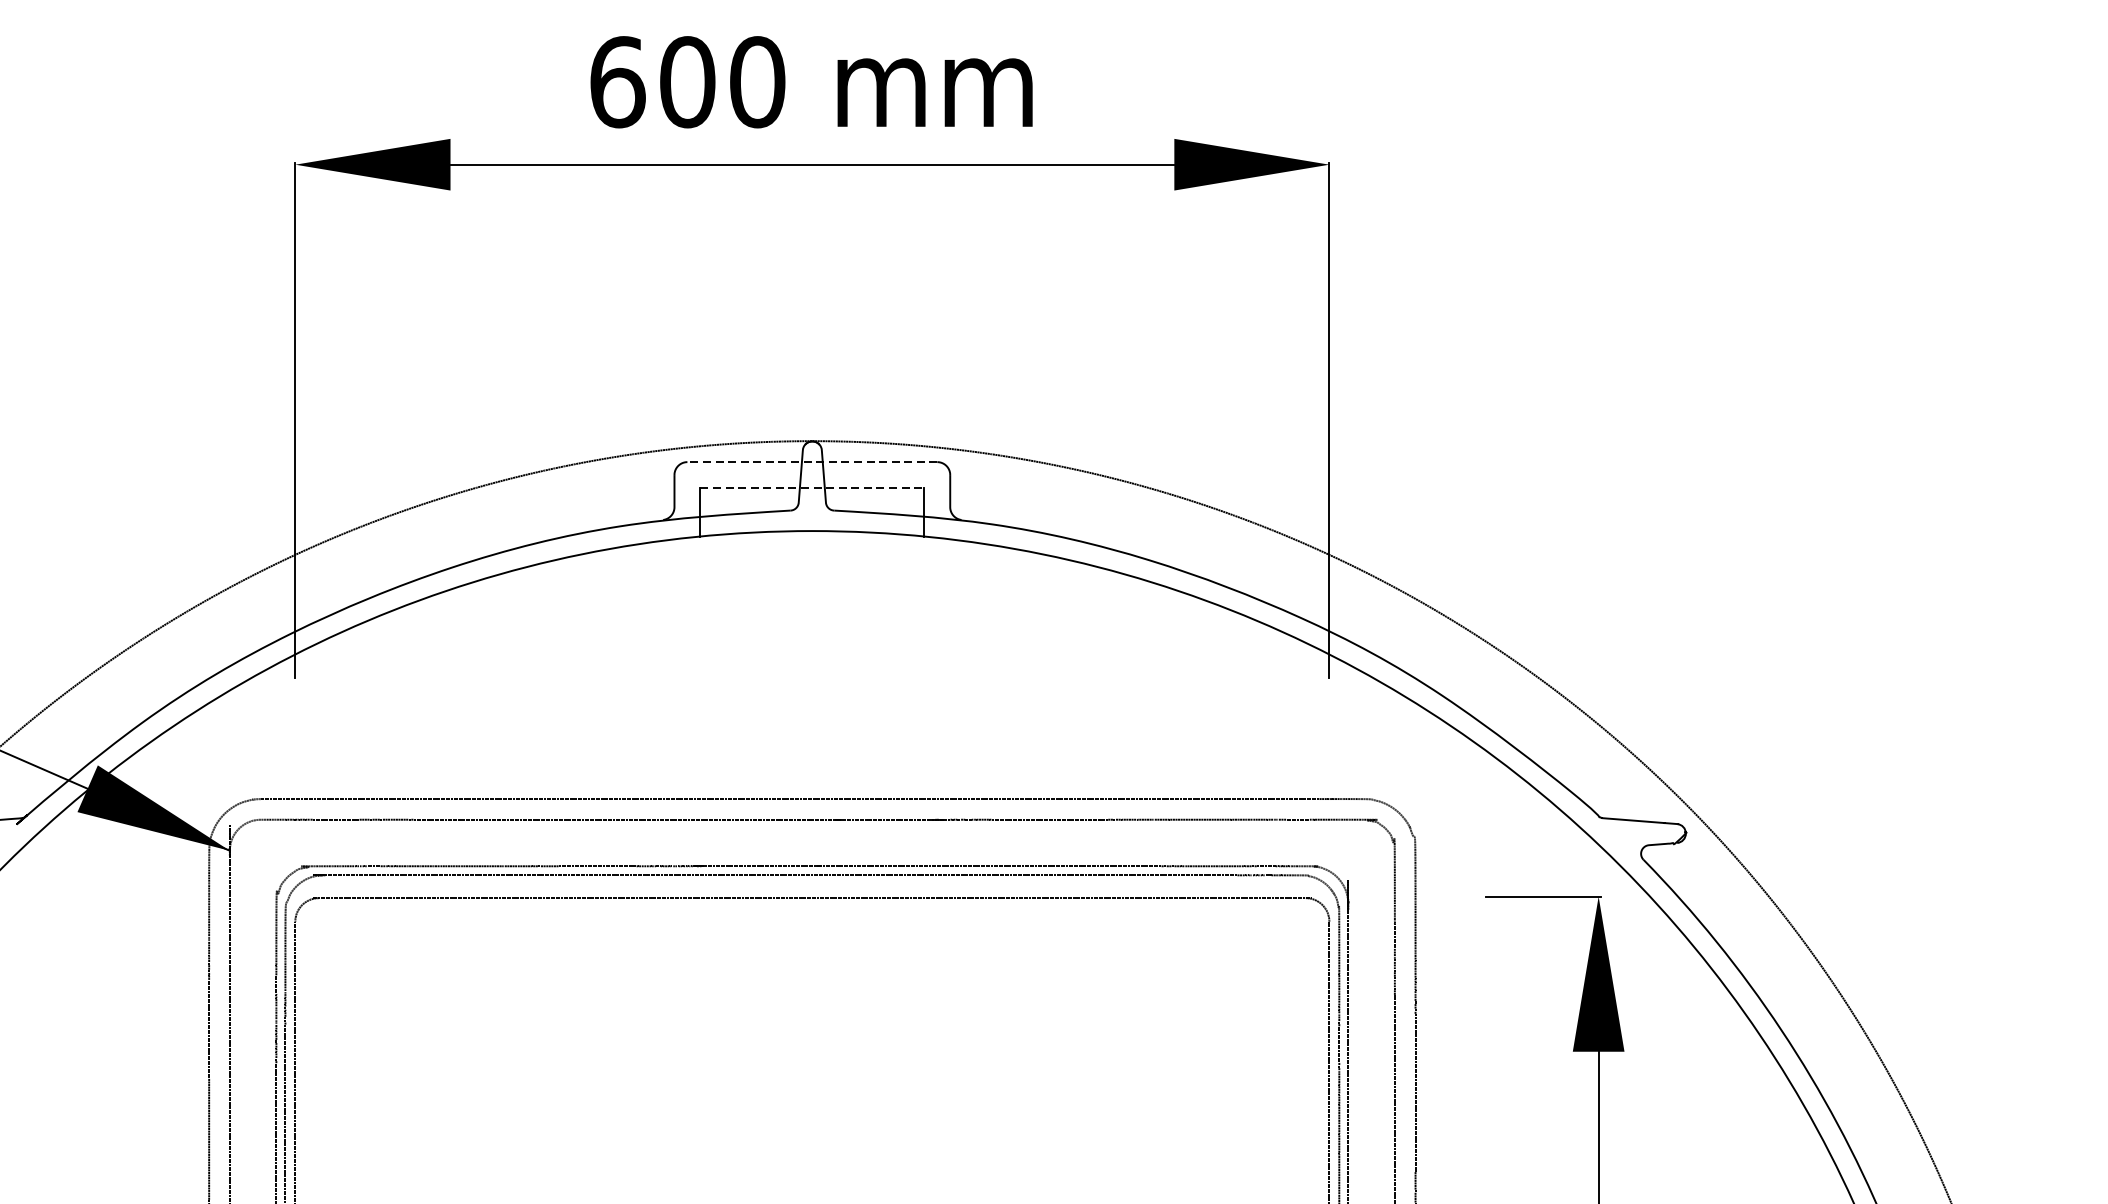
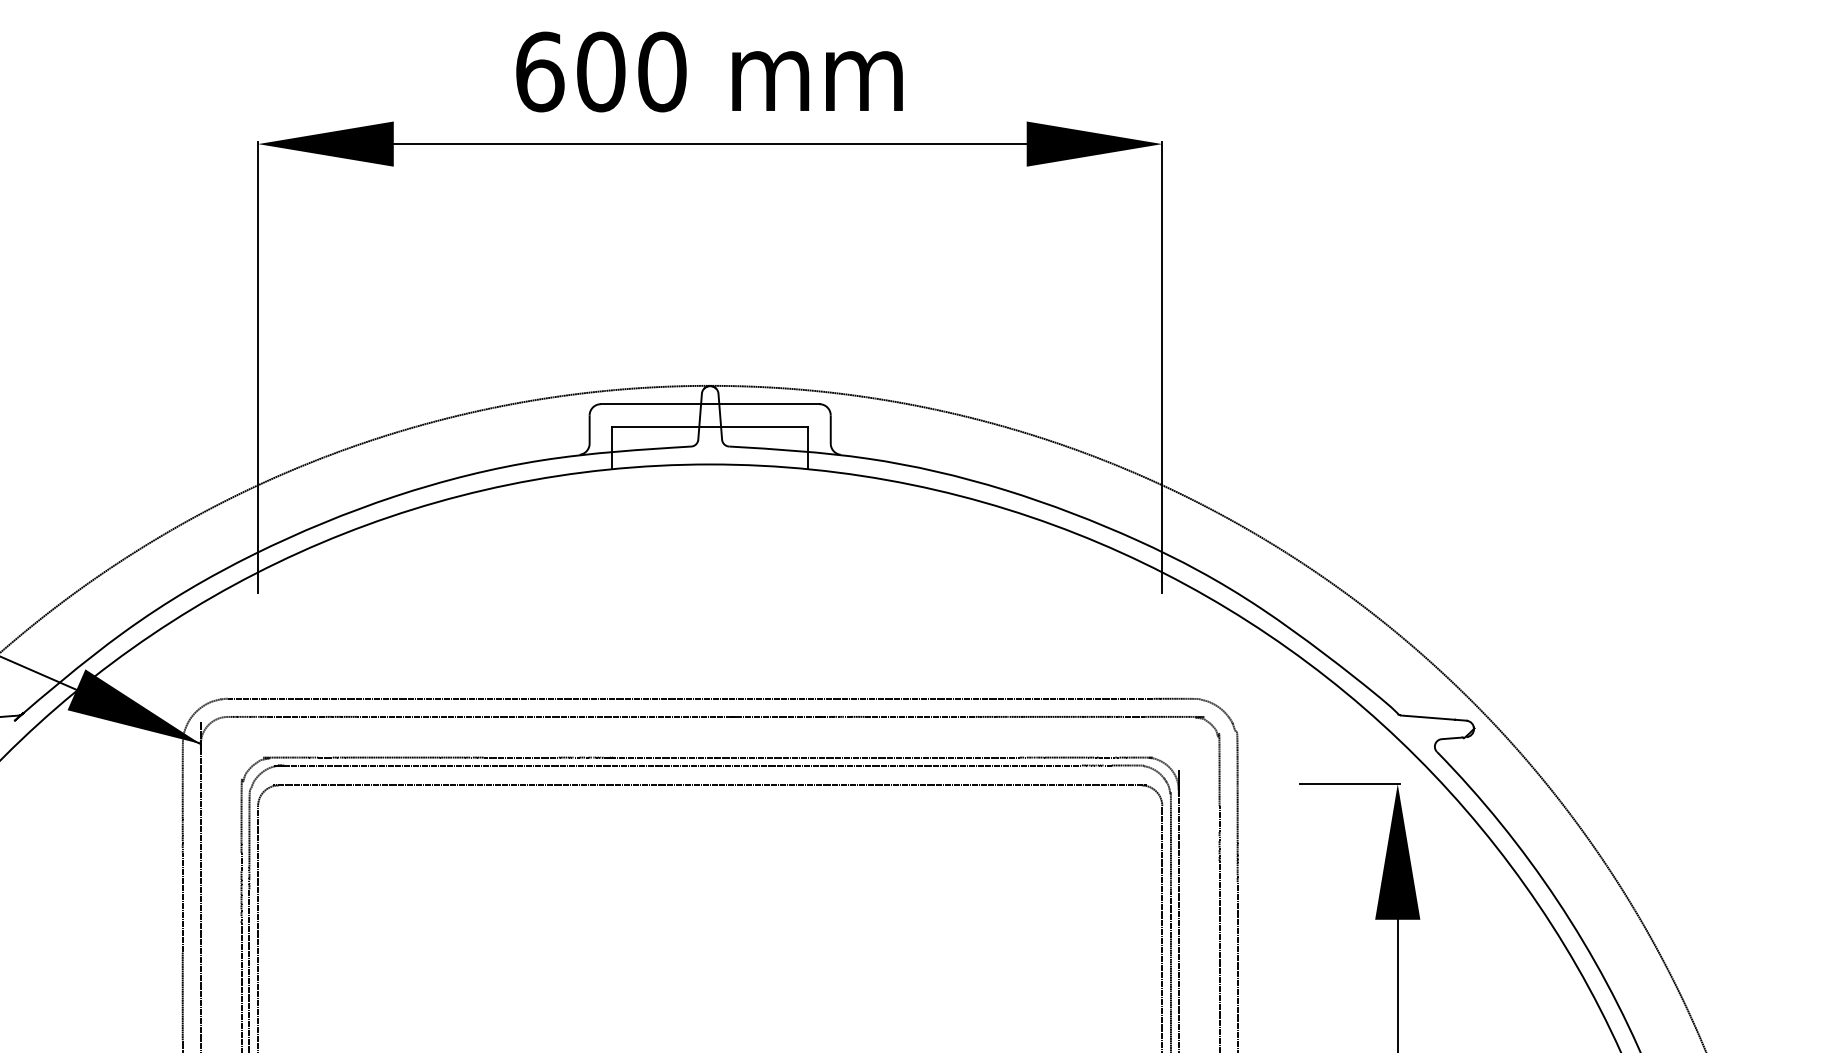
line: (811, 462) -> (709, 404), dashed -> solid
line: (812, 487) -> (710, 426), dashed -> solid

